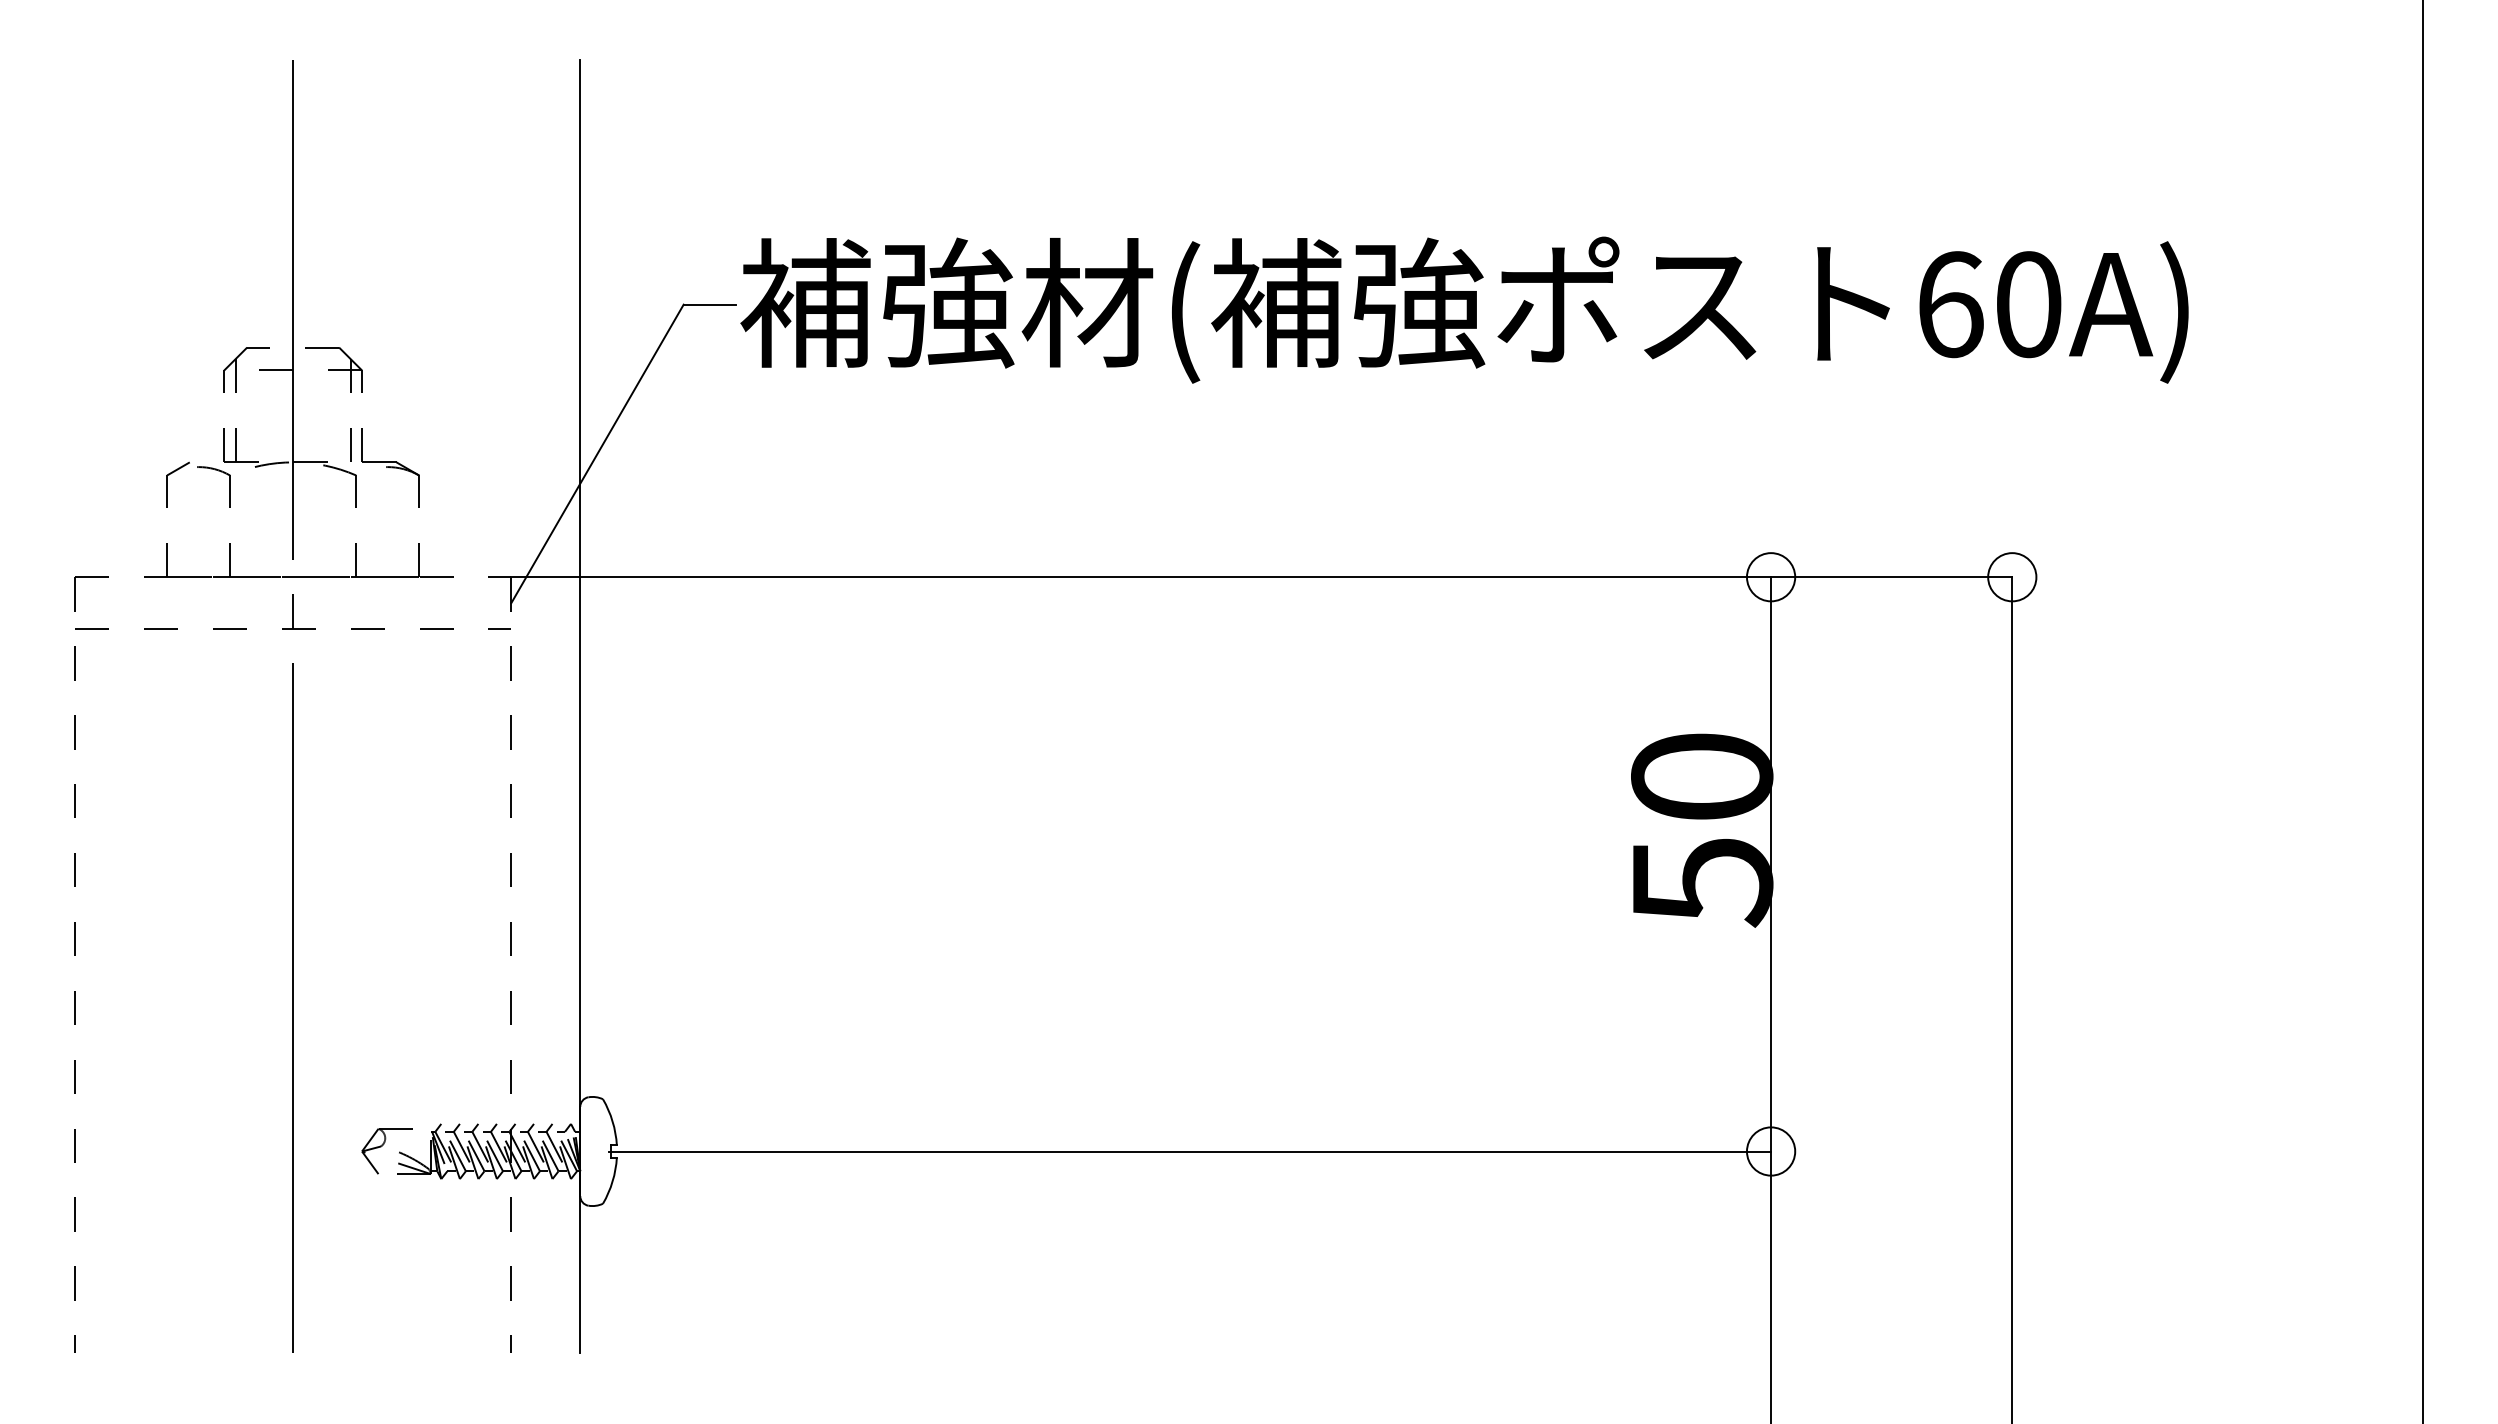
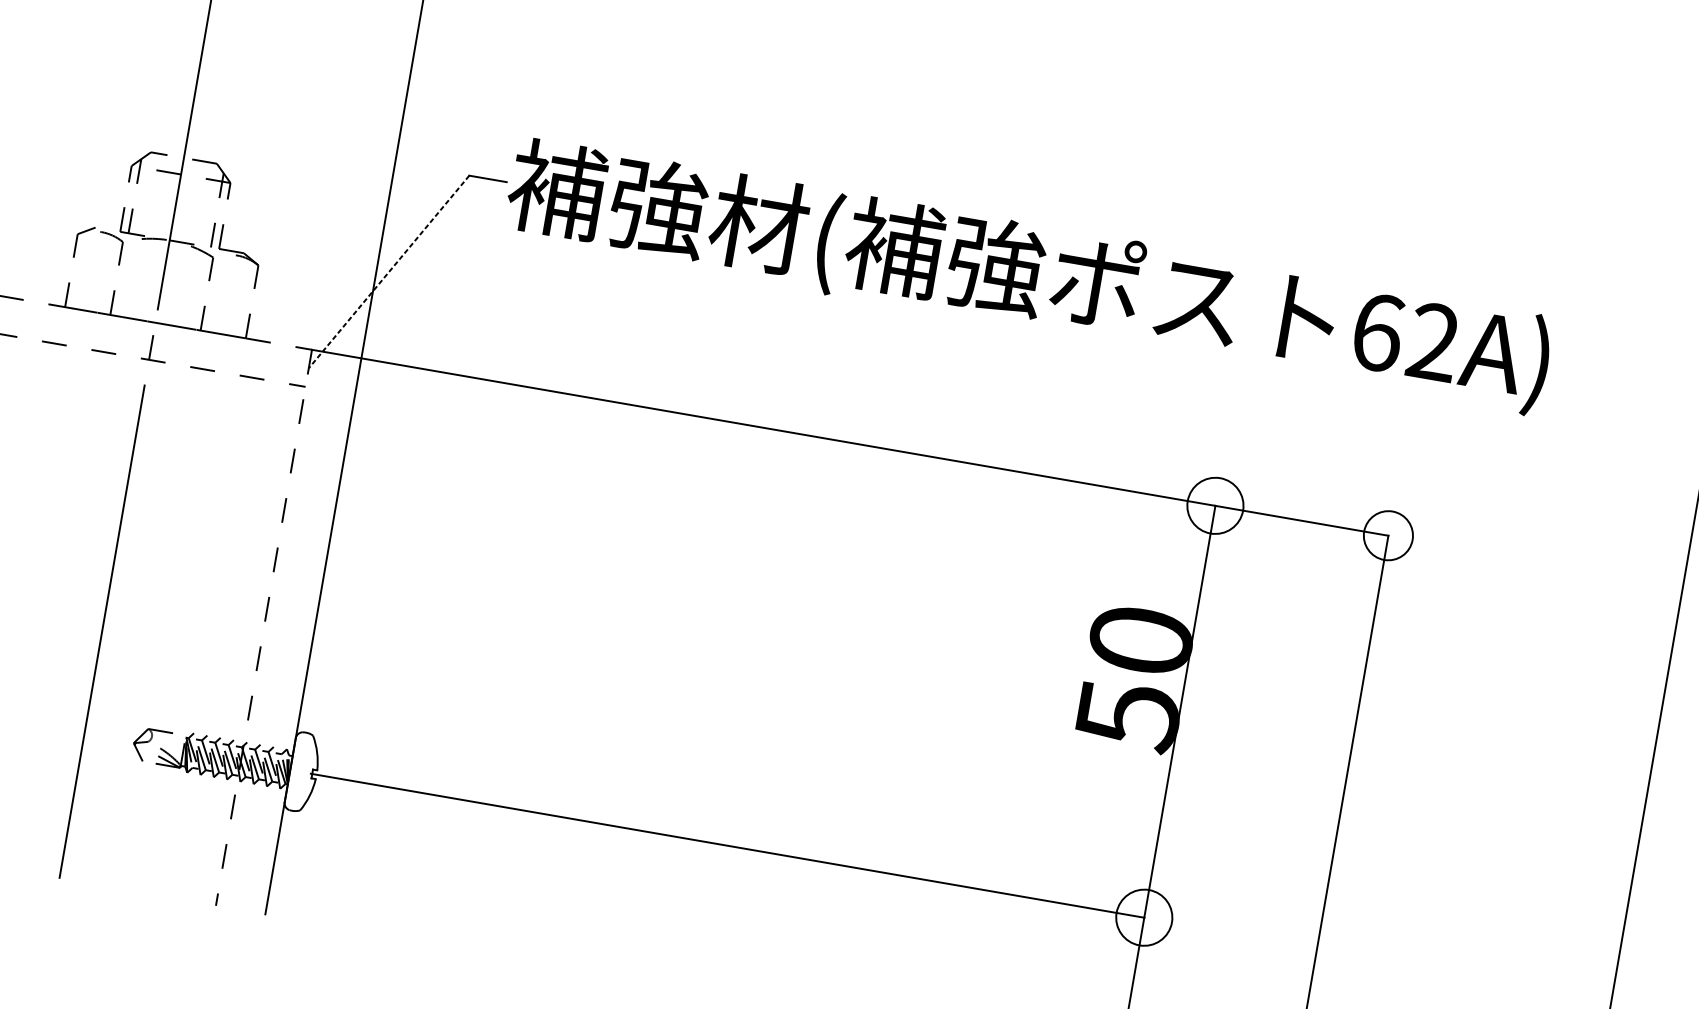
text: (2028, 304) -> (1433, 342), 60A) -> 62A)
line: (597, 454) -> (388, 272), solid -> dashed
circle: (1770, 577) -> (1214, 505), size x1.6
circle: (2012, 577) -> (1388, 535), size x1.4
circle: (1770, 1151) -> (1143, 917), size x1.6

